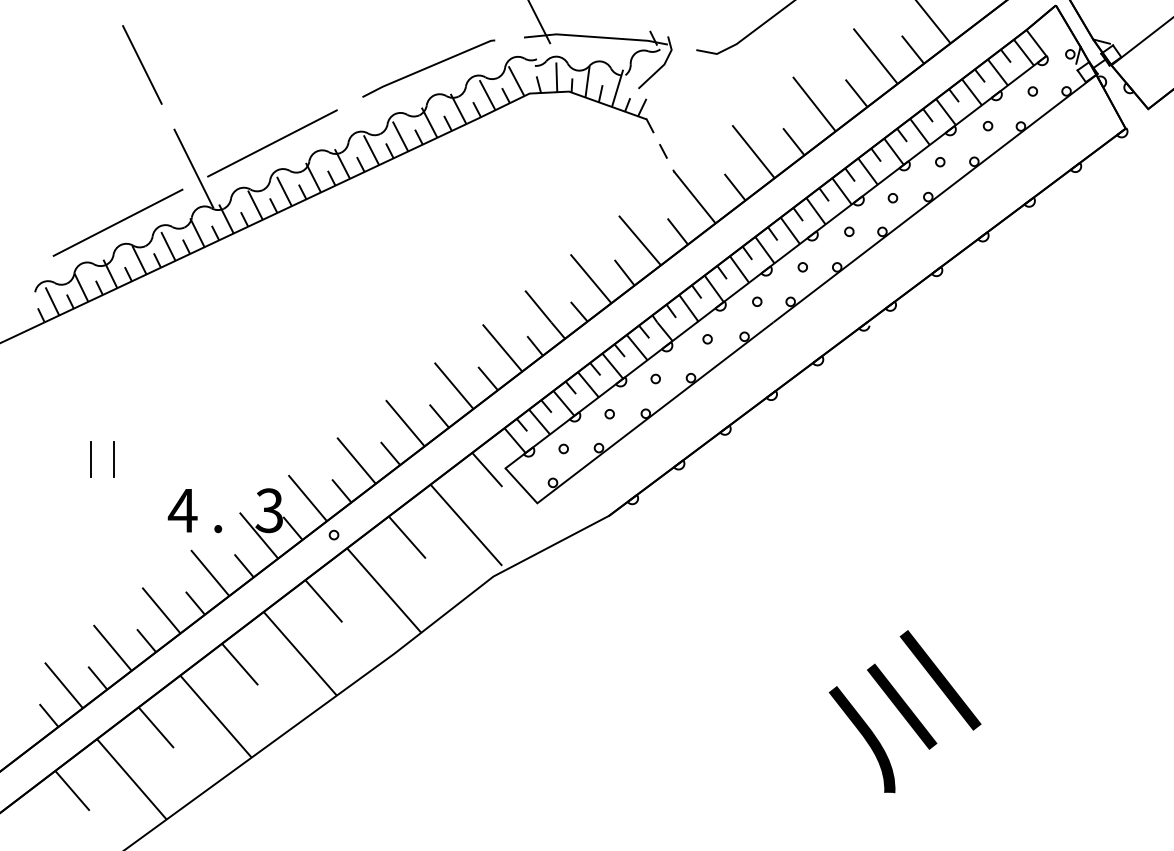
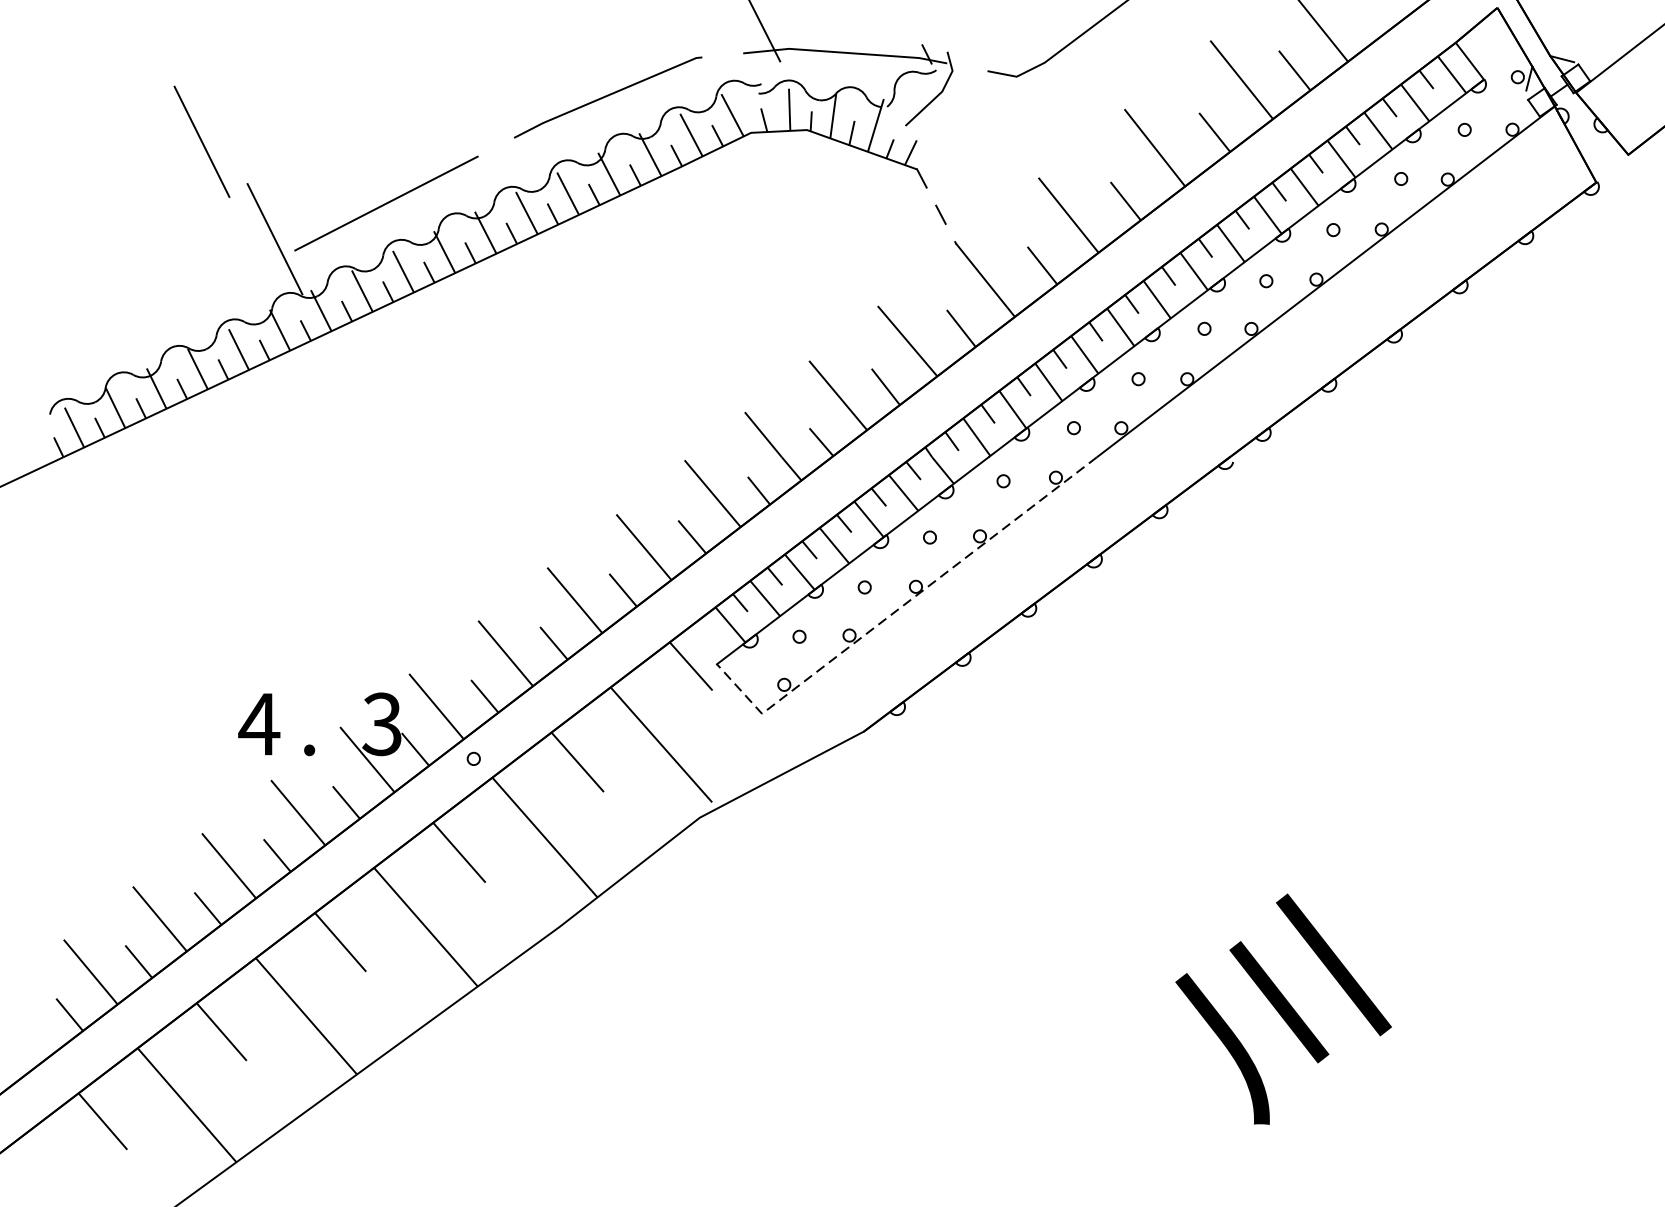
line: (142, 64) -> (202, 141), moved
line: (117, 222) -> (166, 315), removed
line: (635, 428) -> (901, 607), solid -> dashed
line: (90, 458) -> (128, 650), removed
line: (113, 458) -> (161, 650), removed

